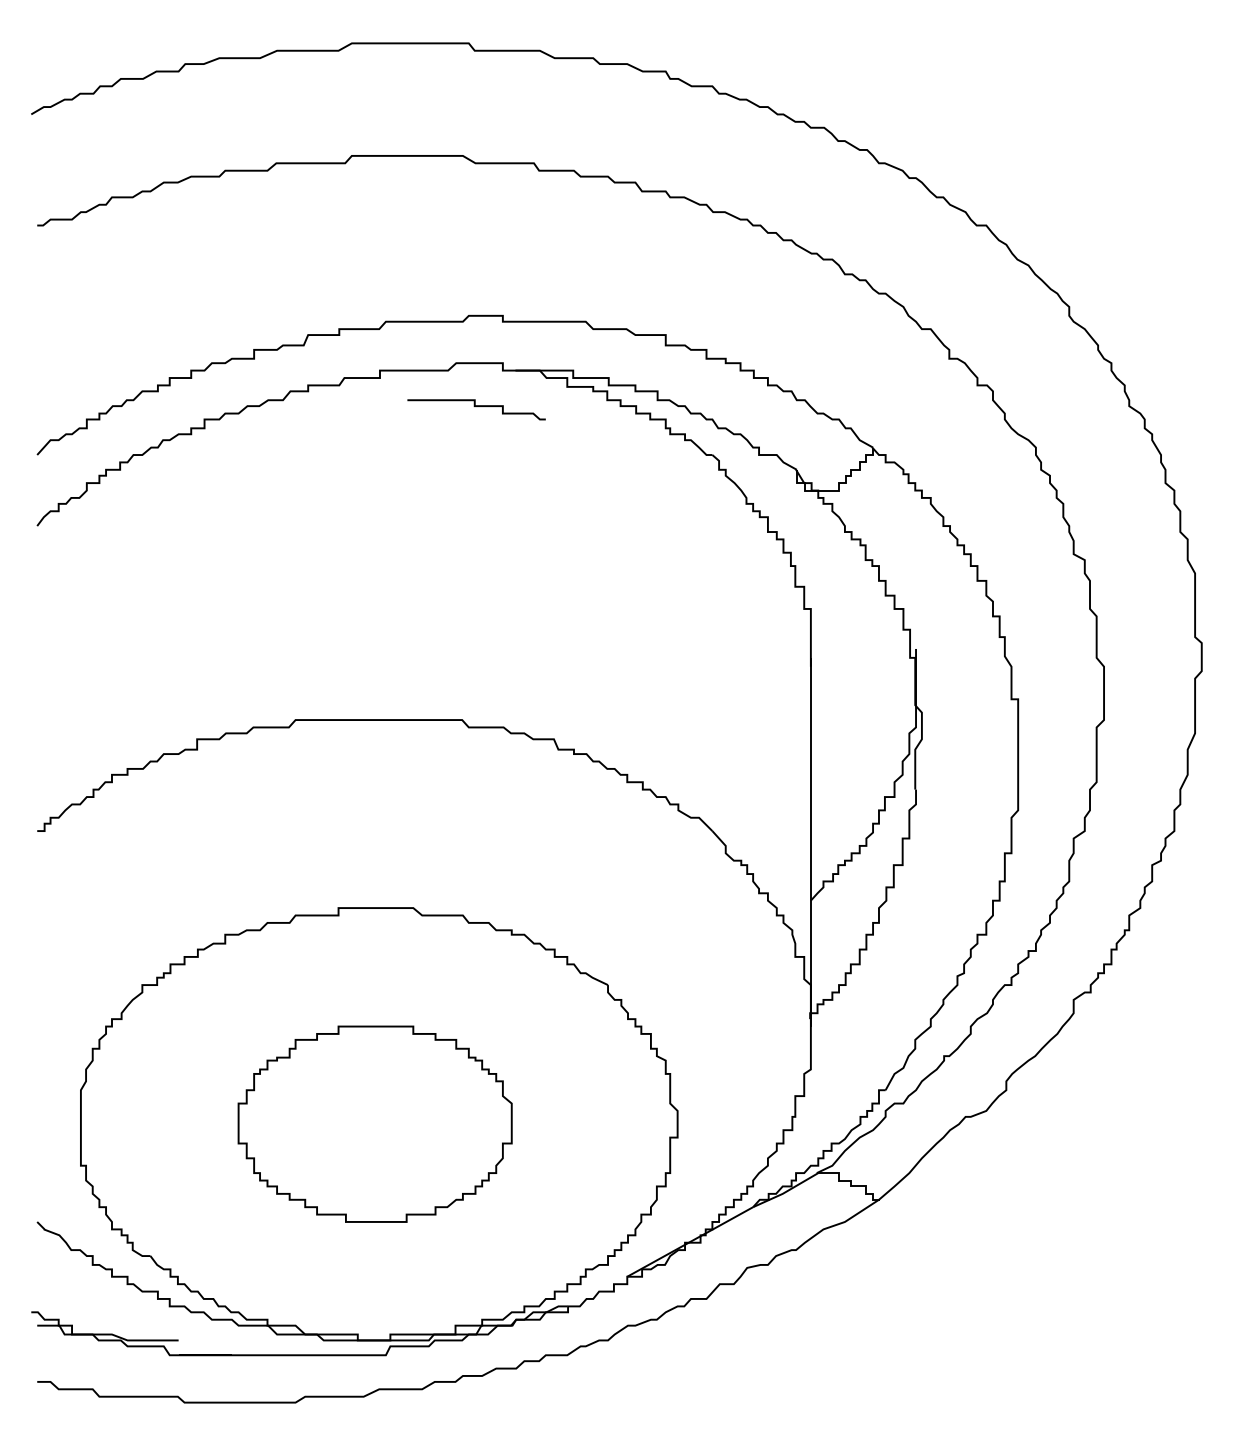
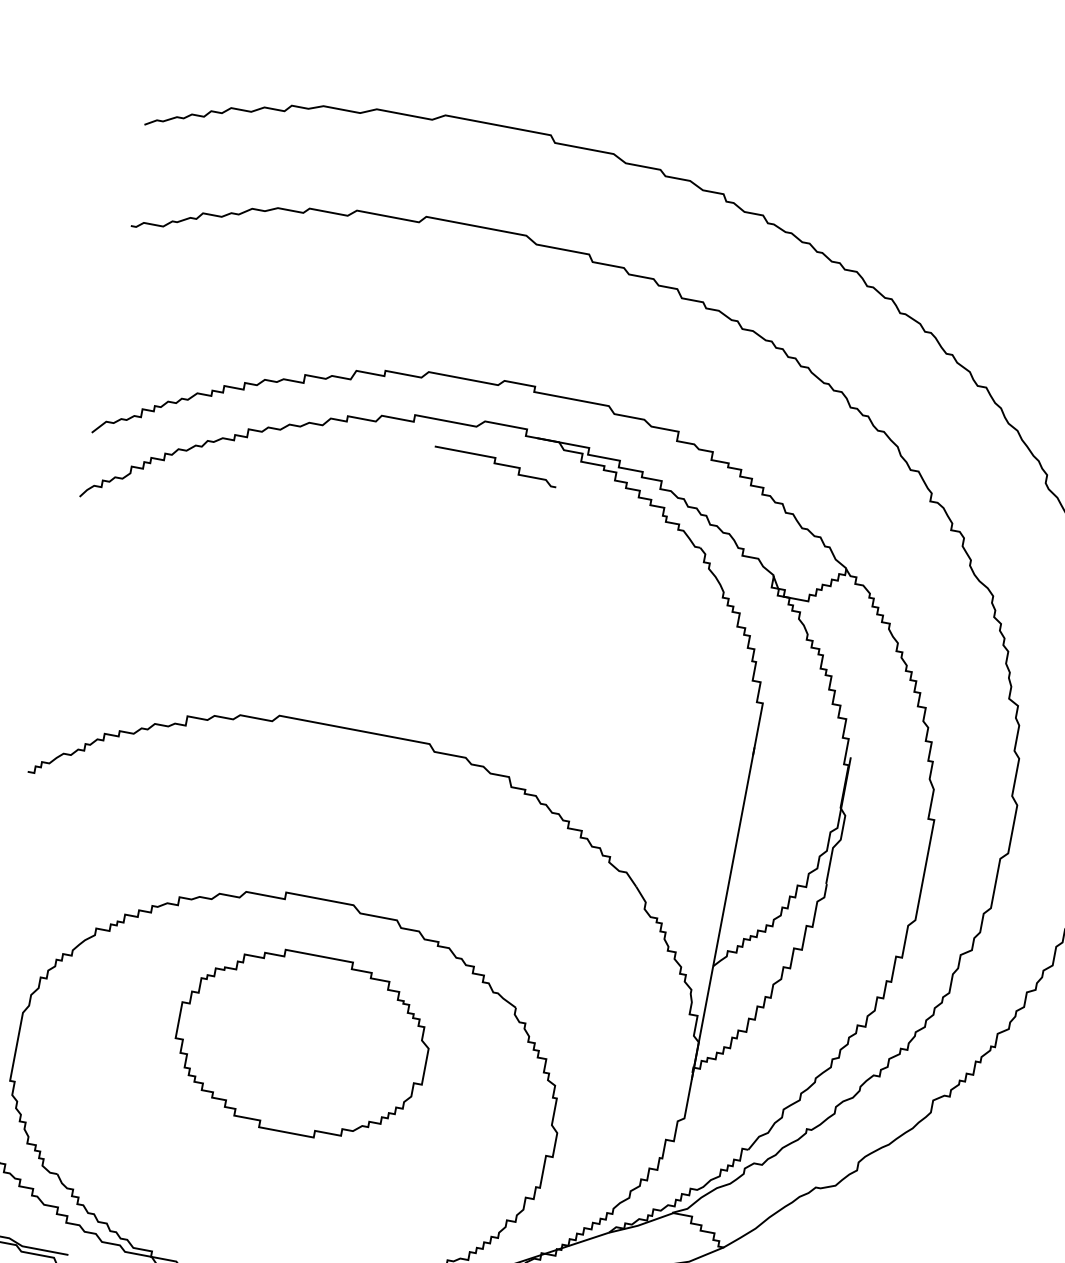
part: (374, 1123) -> (301, 1043), moved

